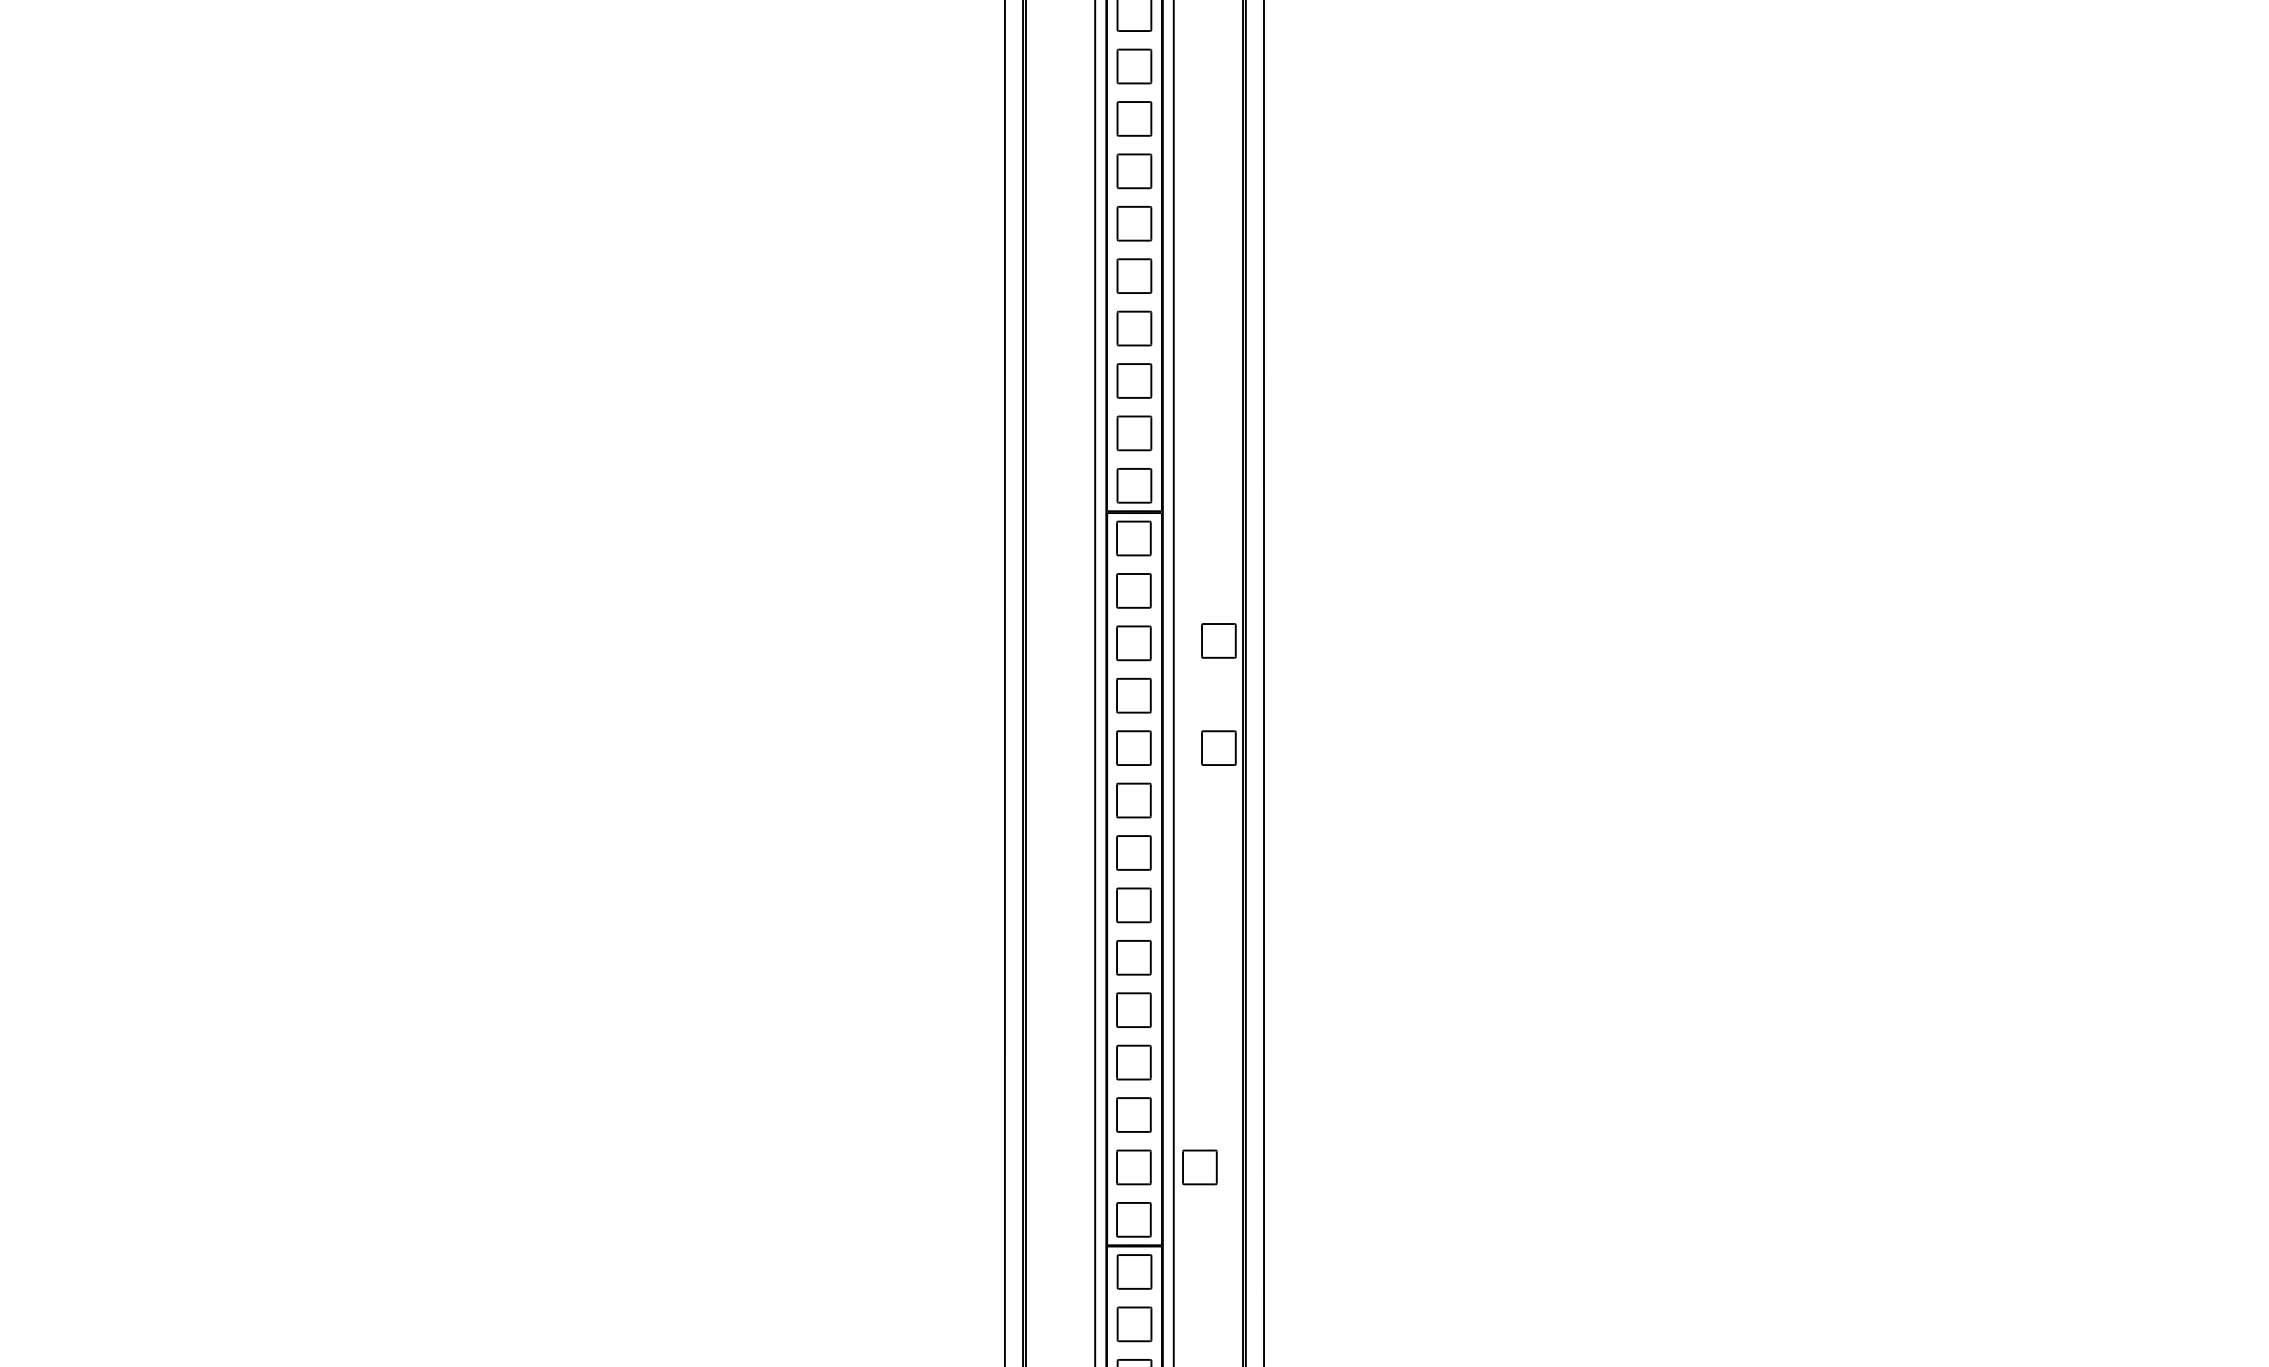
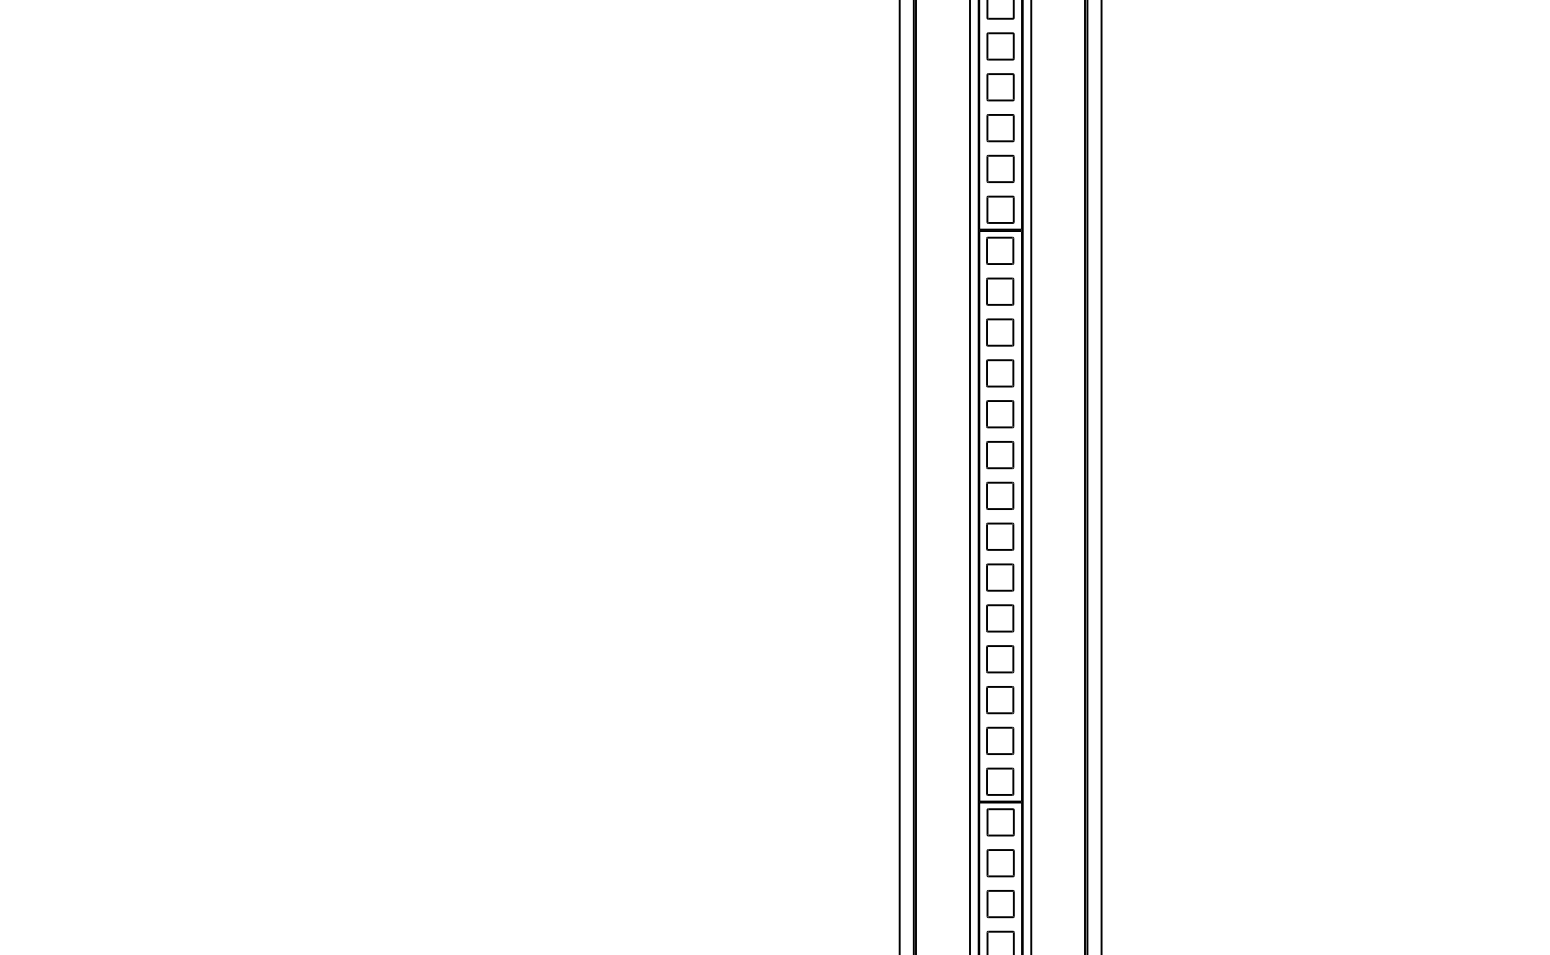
part: (1218, 640) -> (1066, 330), removed
part: (1218, 747) -> (1066, 413), removed
part: (1199, 1167) -> (1051, 740), removed

